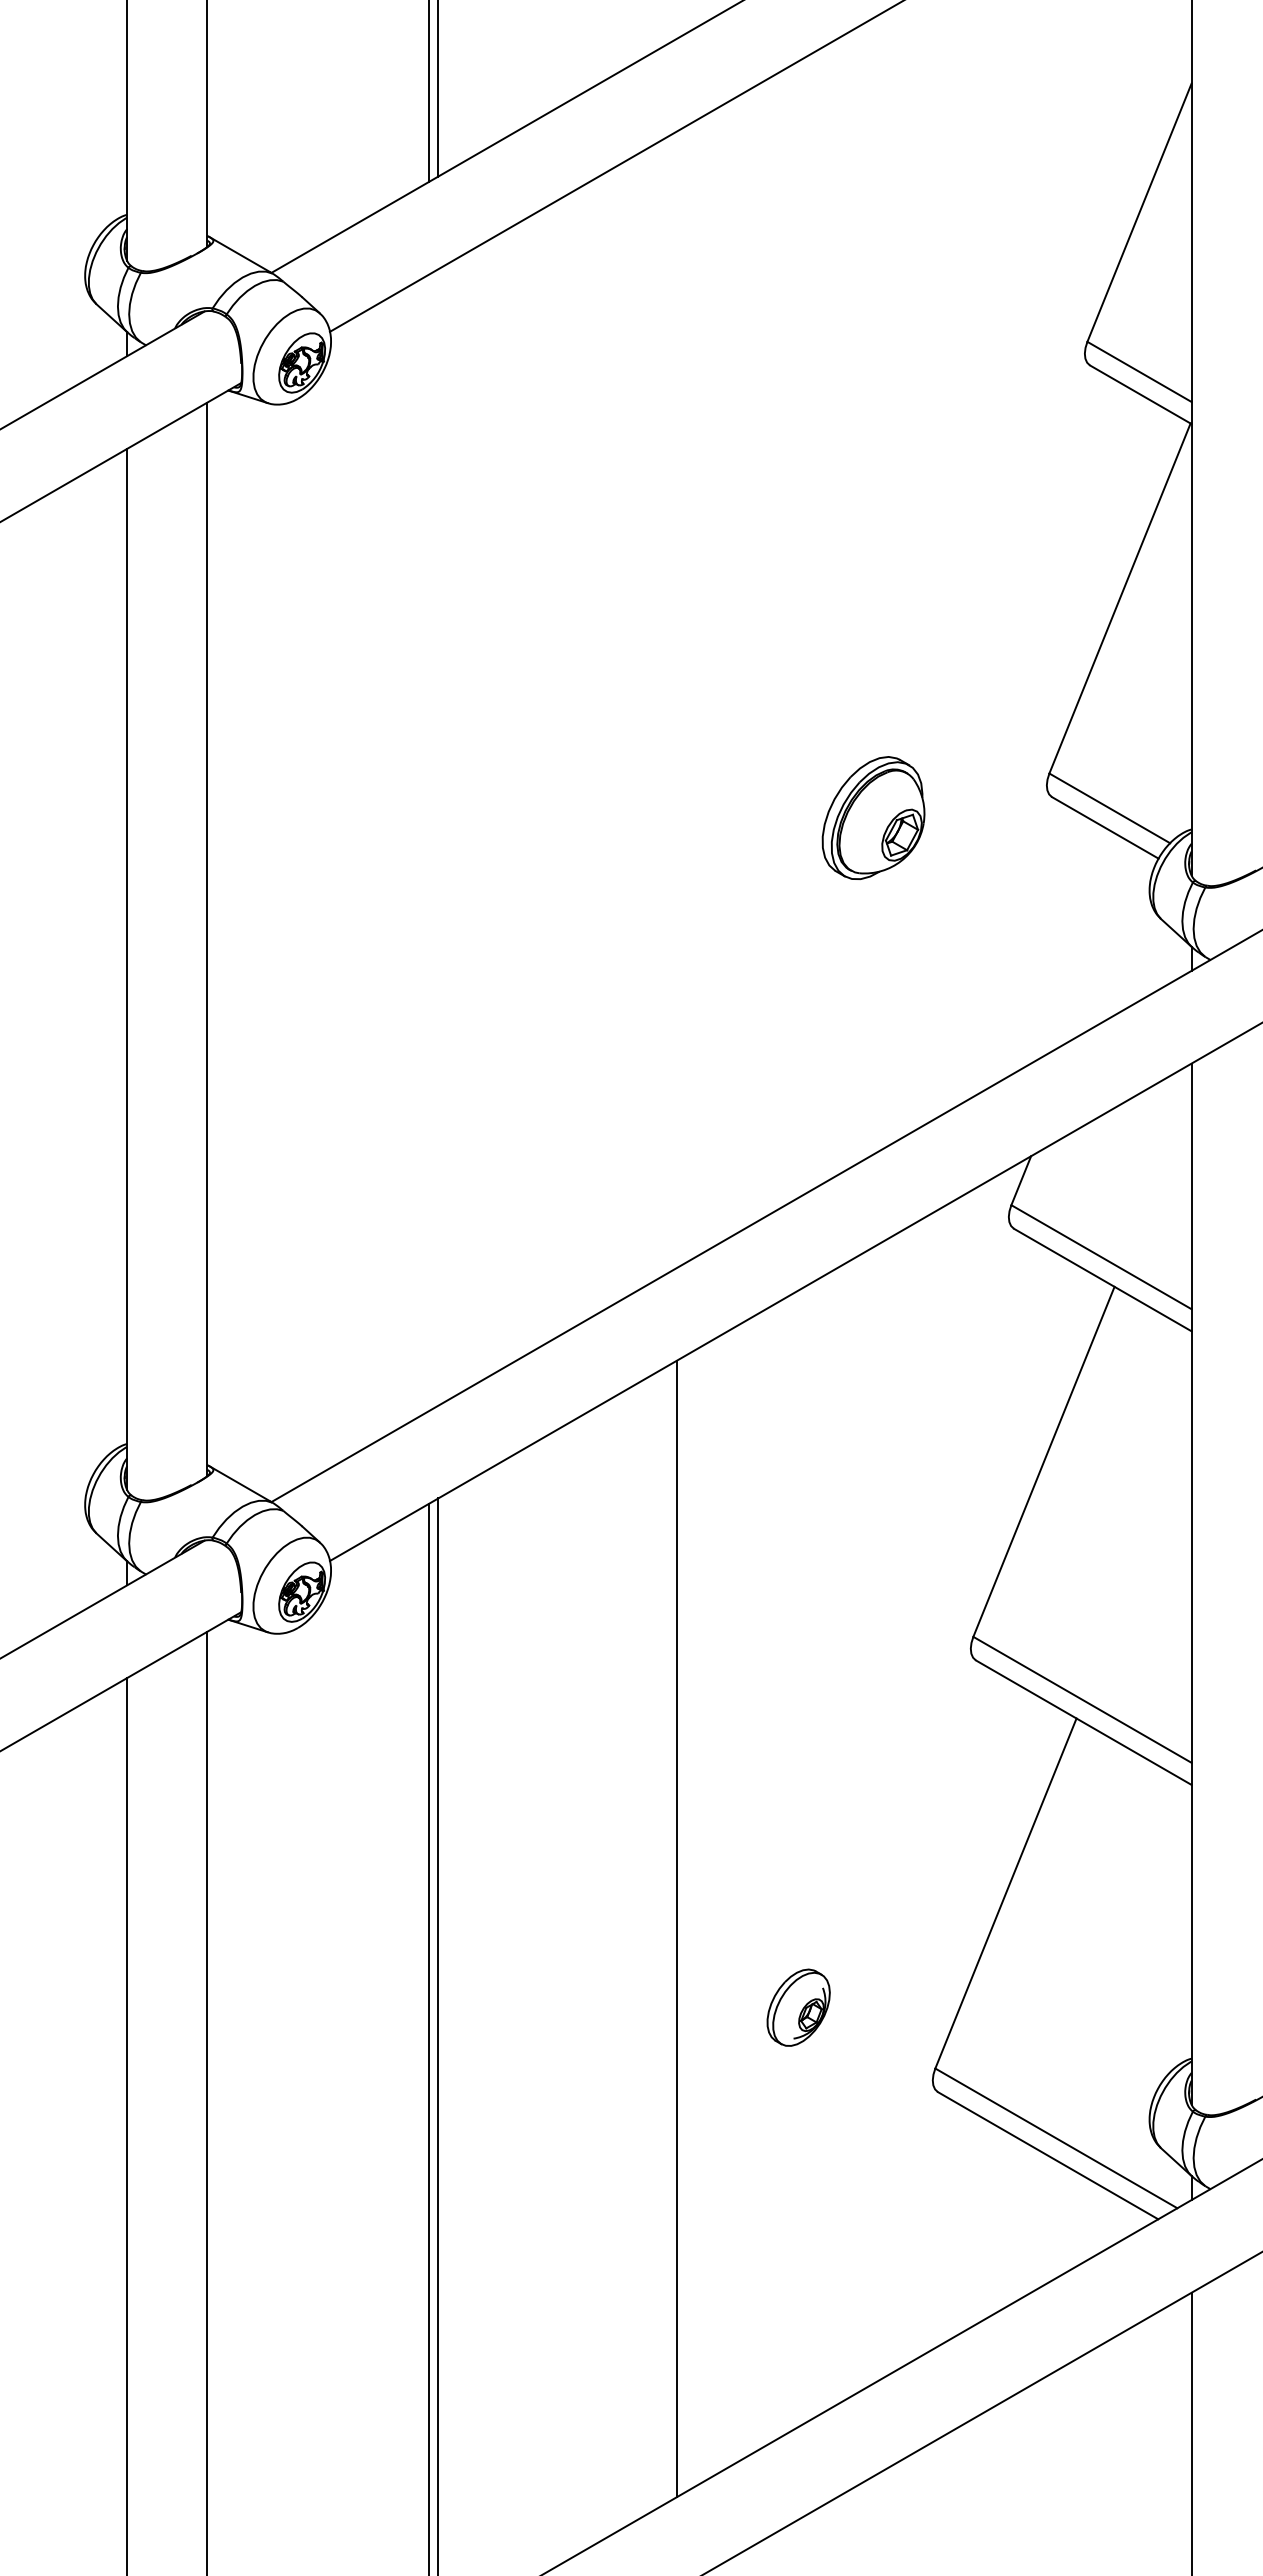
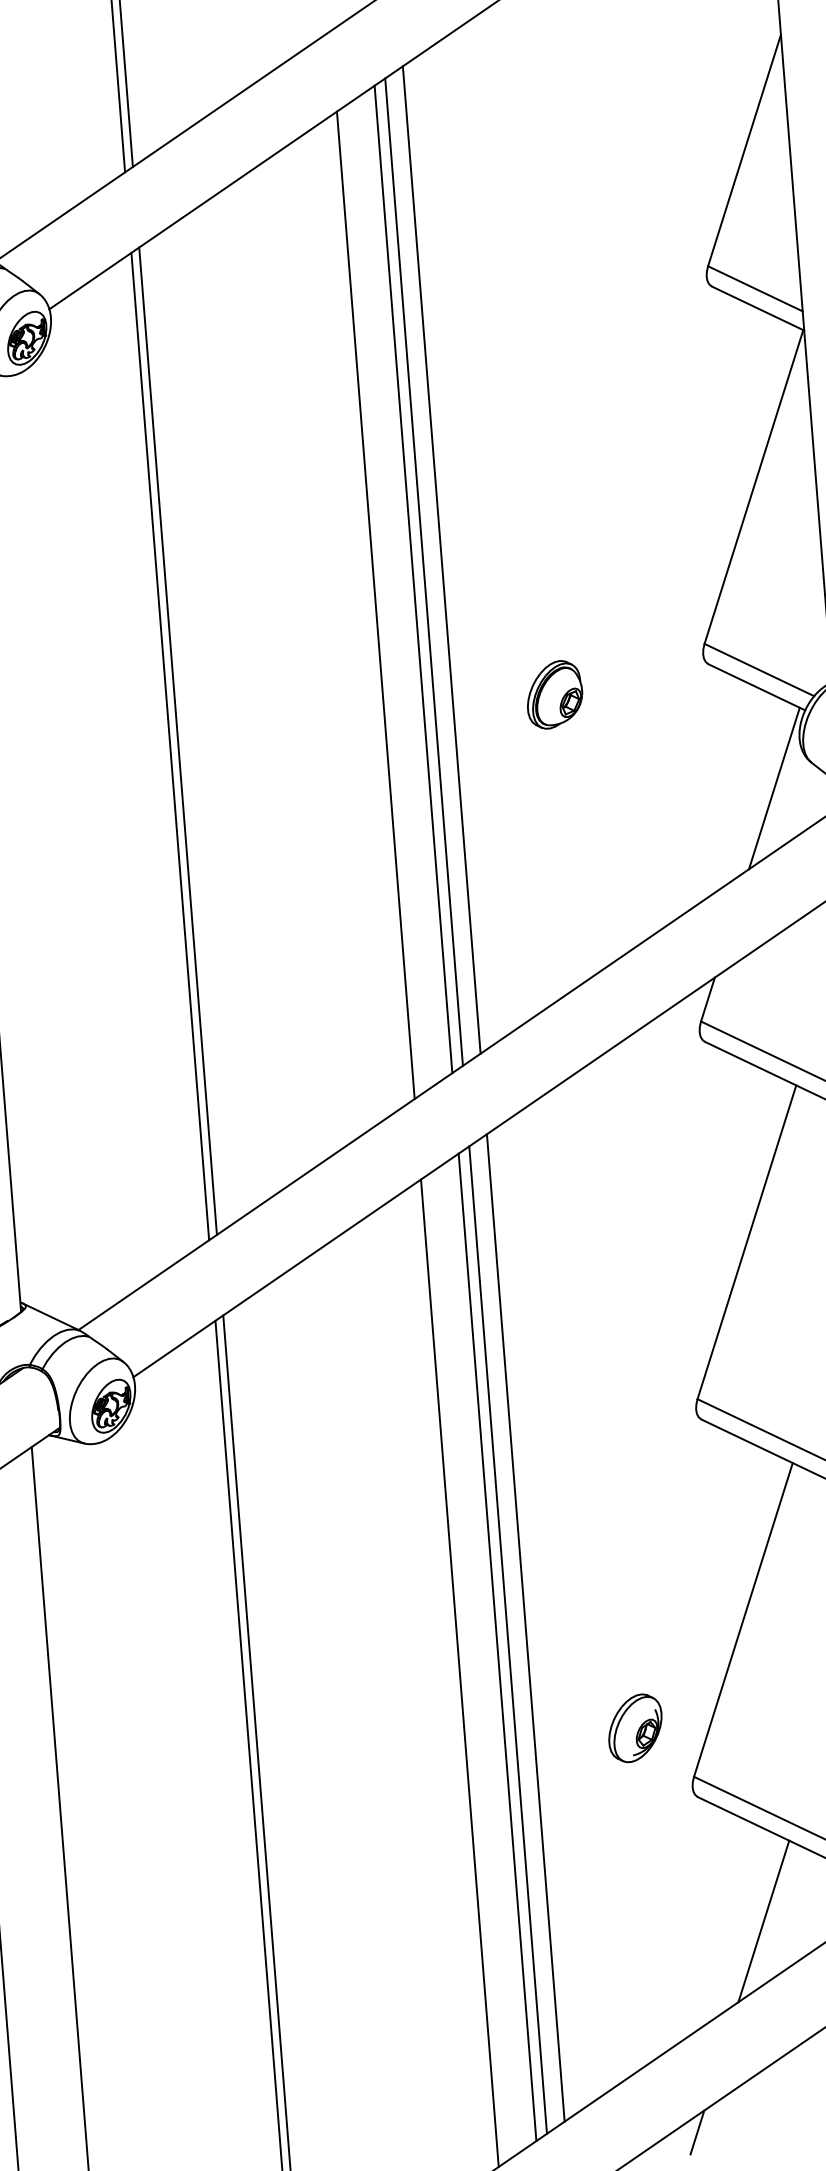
line: (756, 653) -> (441, 559), added
line: (735, 666) -> (424, 572), added
line: (722, 673) -> (413, 579), added
line: (676, 699) -> (375, 605), added
part: (872, 818) -> (553, 695), size x0.62
line: (438, 837) -> (178, 741), added
line: (428, 842) -> (169, 746), added
line: (1115, 945) -> (773, 788), added
line: (756, 1882) -> (525, 1627), added
line: (735, 1895) -> (508, 1640), added
line: (722, 1902) -> (497, 1647), added
part: (798, 2007) -> (635, 1728), moved
line: (1001, 2240) -> (763, 1921), added
line: (907, 2475) -> (697, 2132), added

